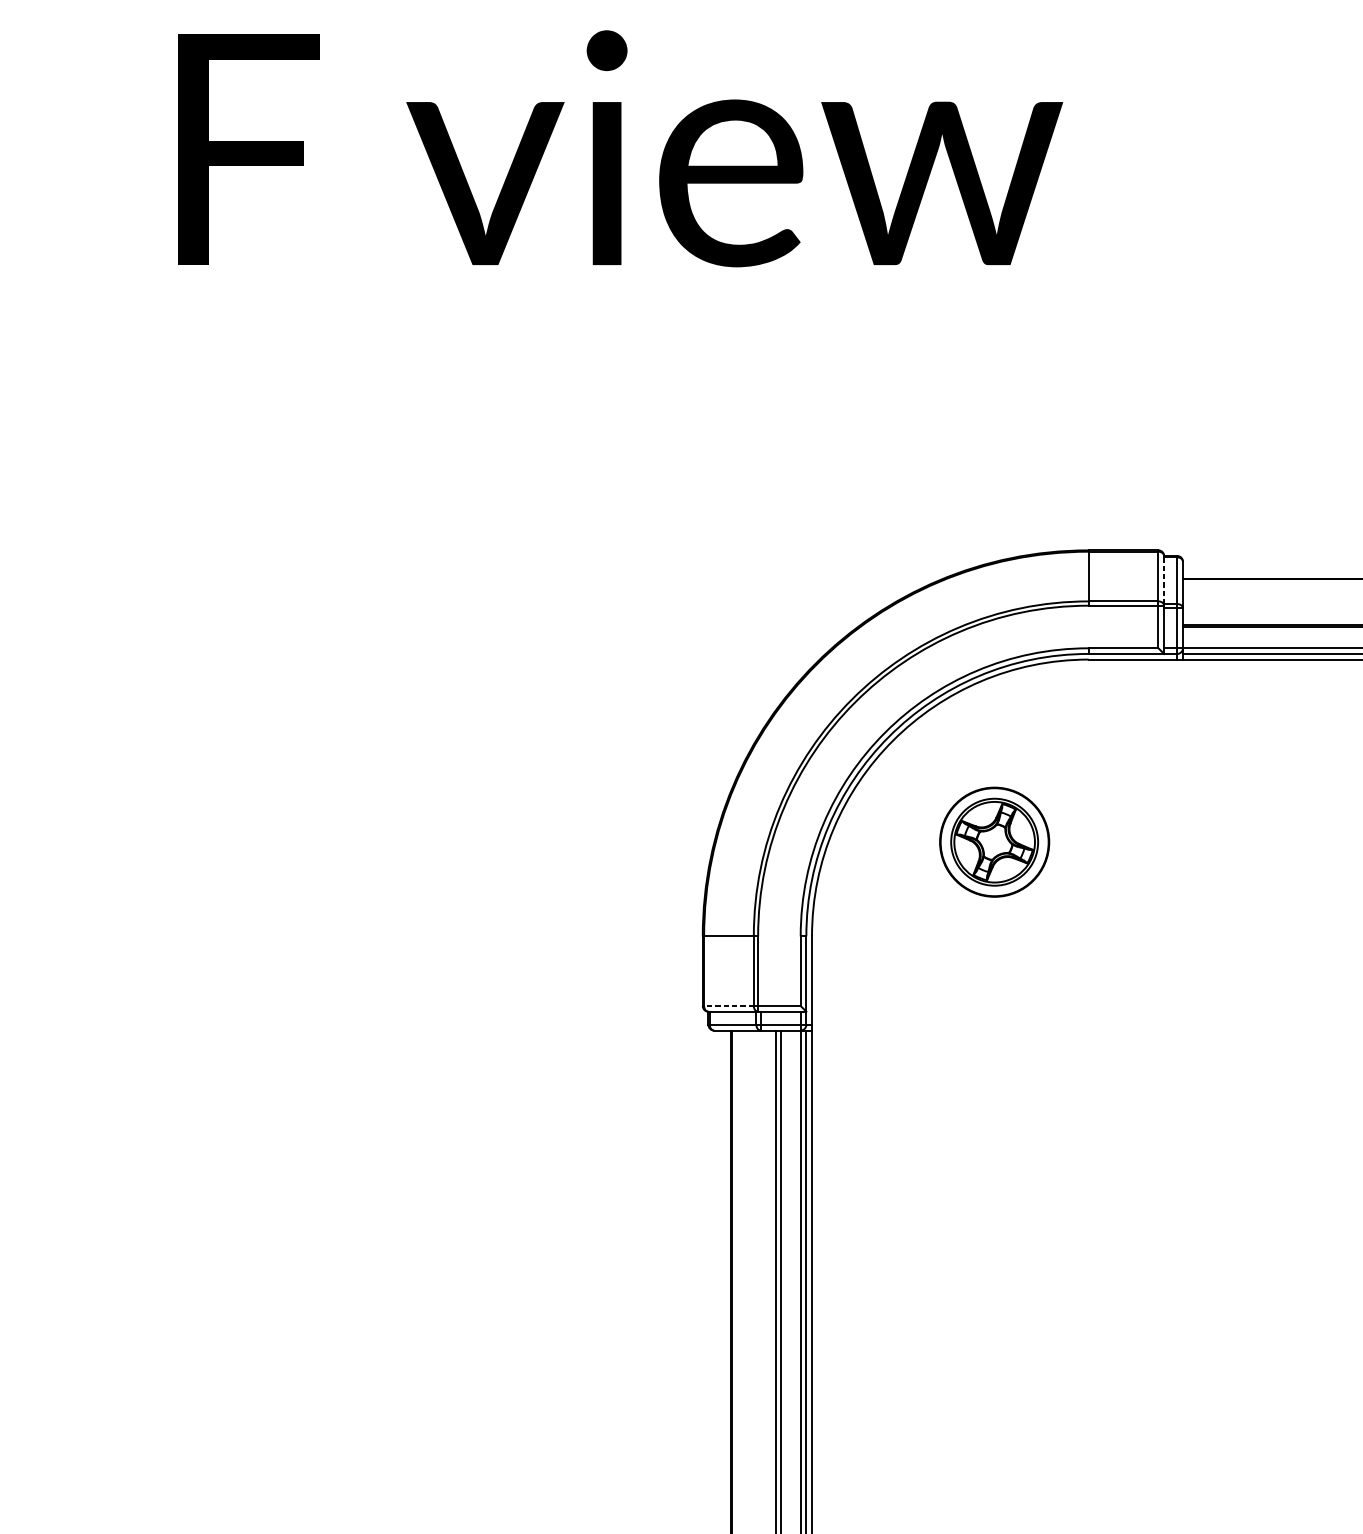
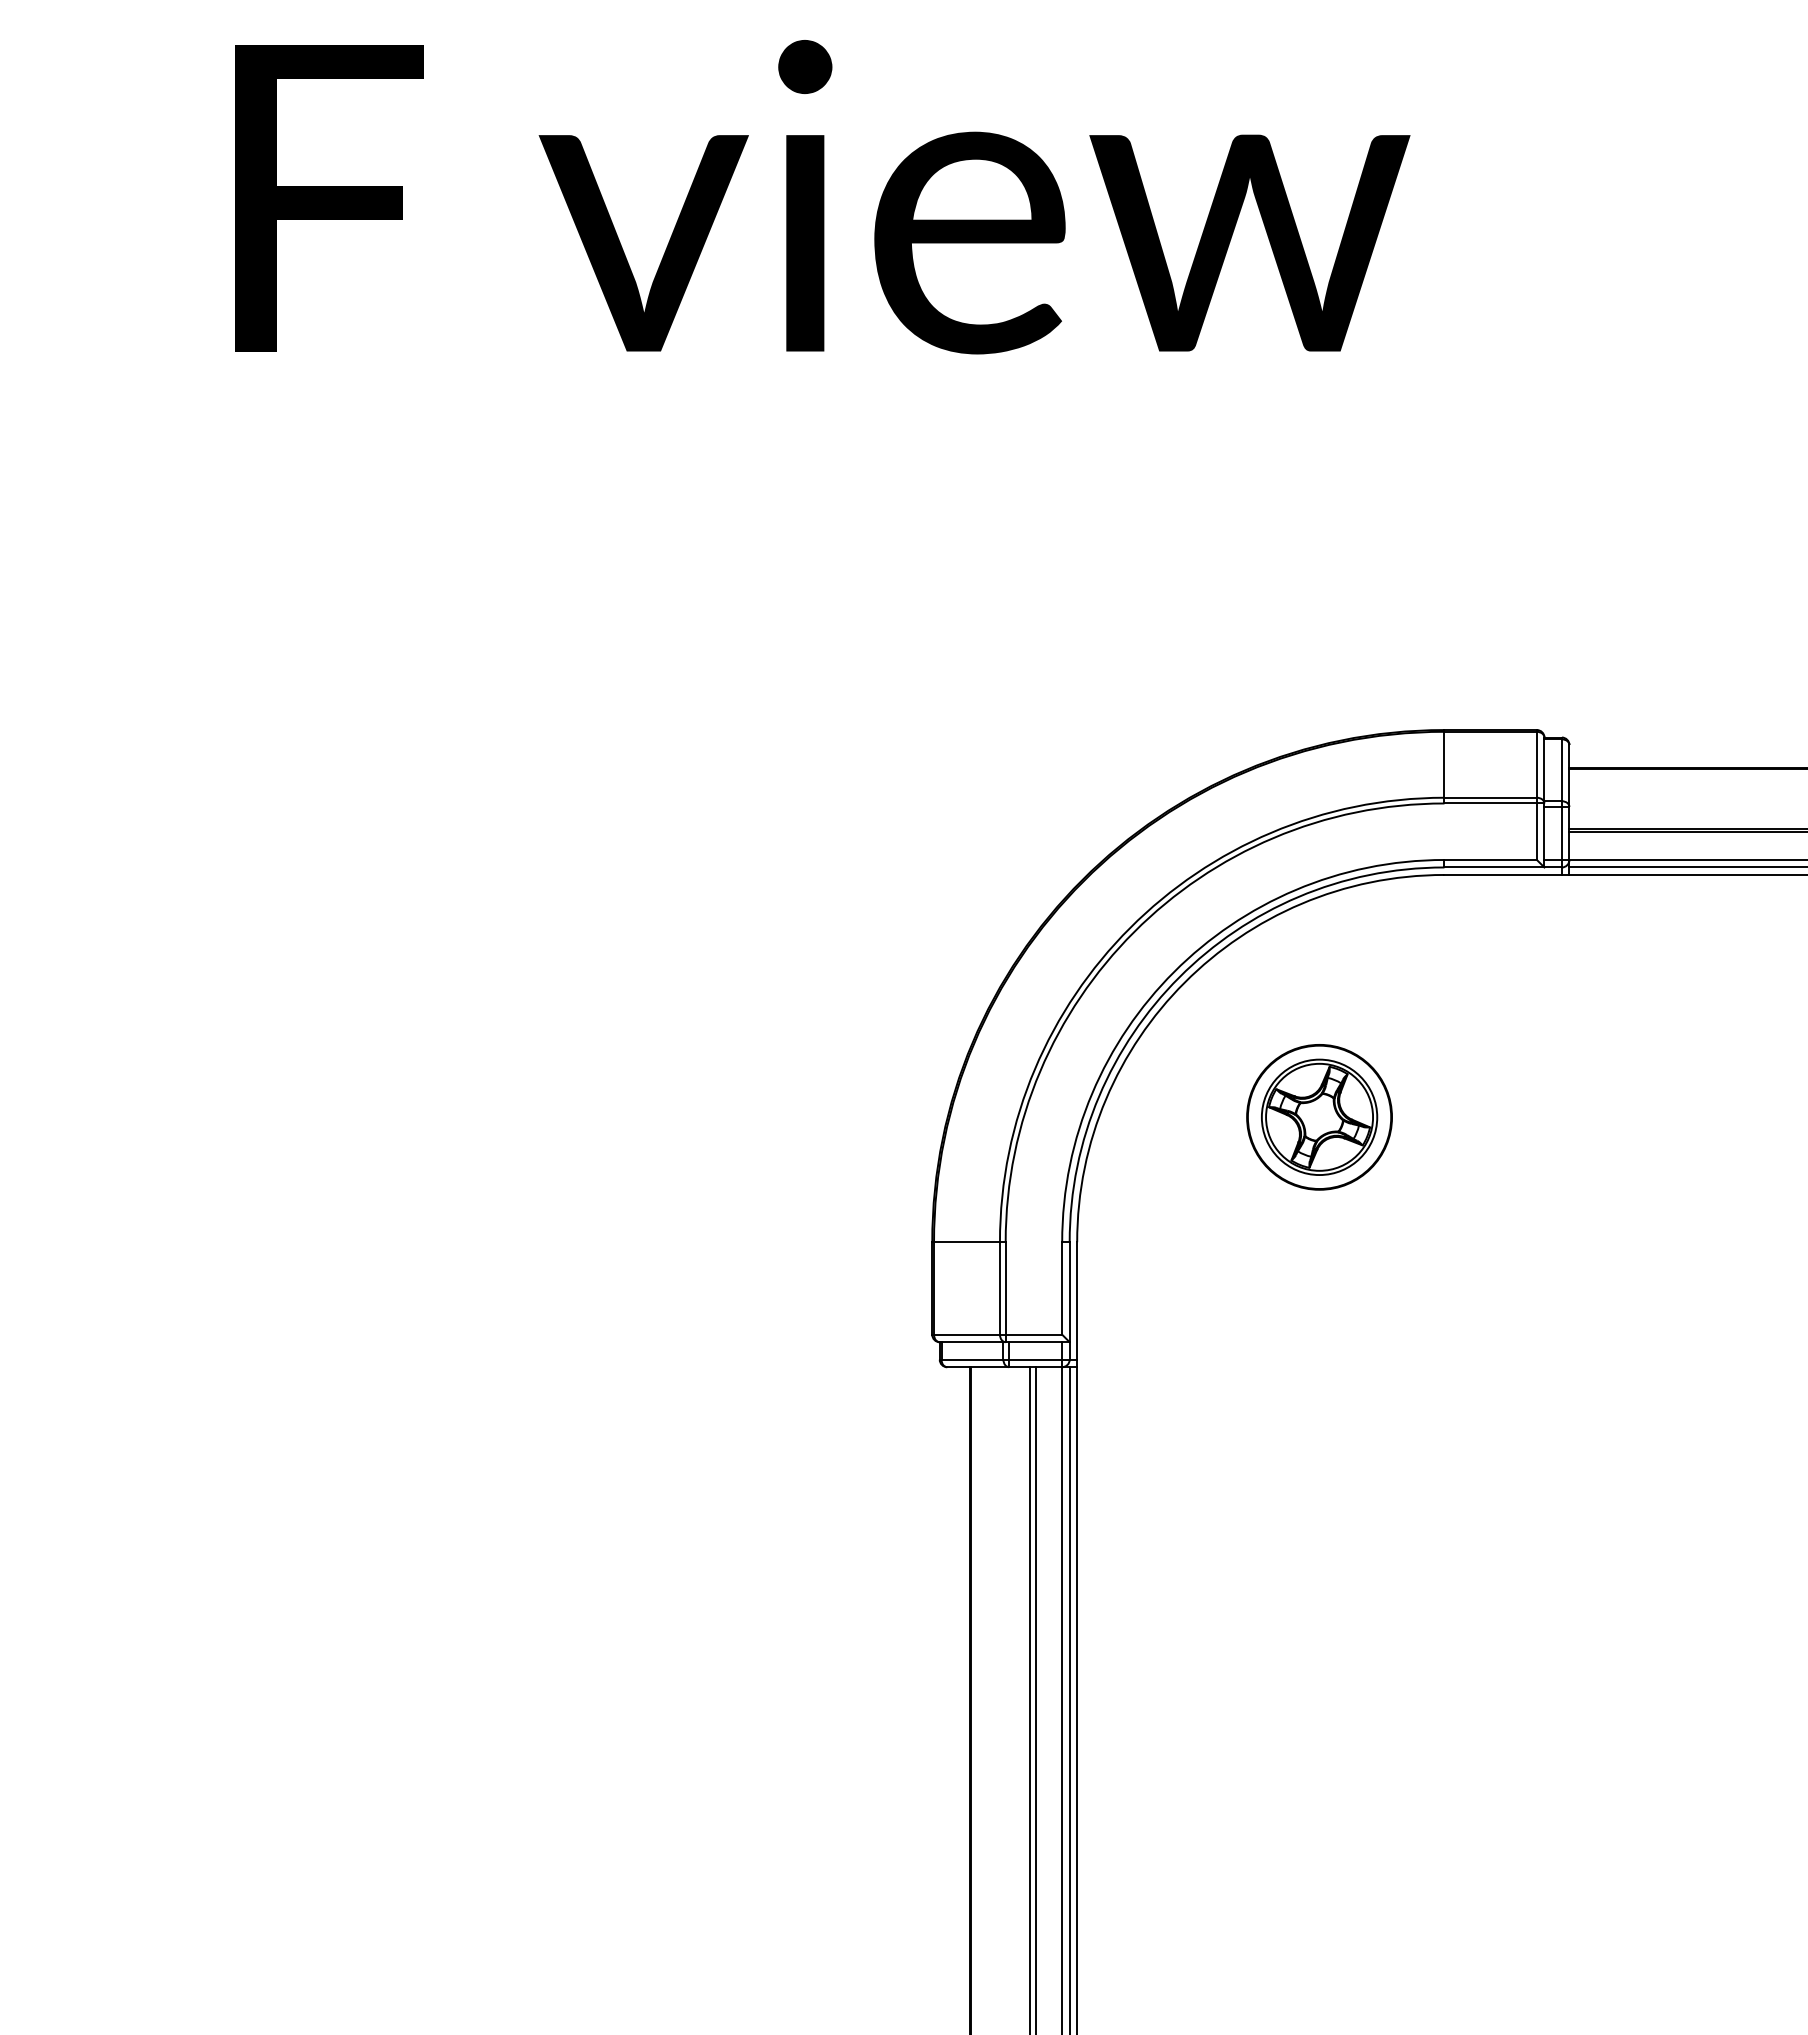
line: (1164, 580) -> (1544, 770), dashed -> solid
line: (729, 1005) -> (967, 1334), dashed -> solid

